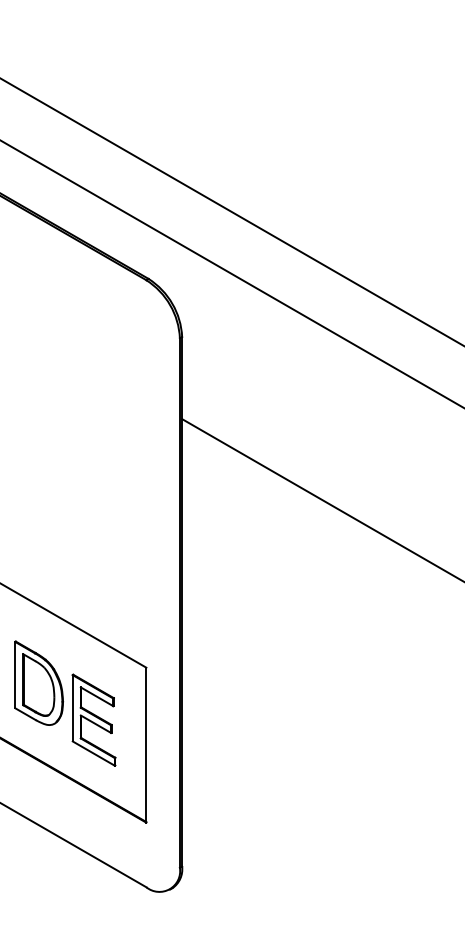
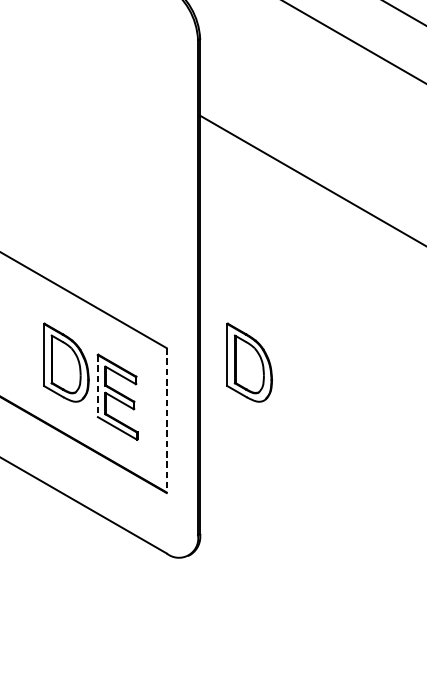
part: (235, 682) -> (250, 361), added
line: (72, 708) -> (97, 386), solid -> dashed
line: (146, 745) -> (166, 420), solid -> dashed

